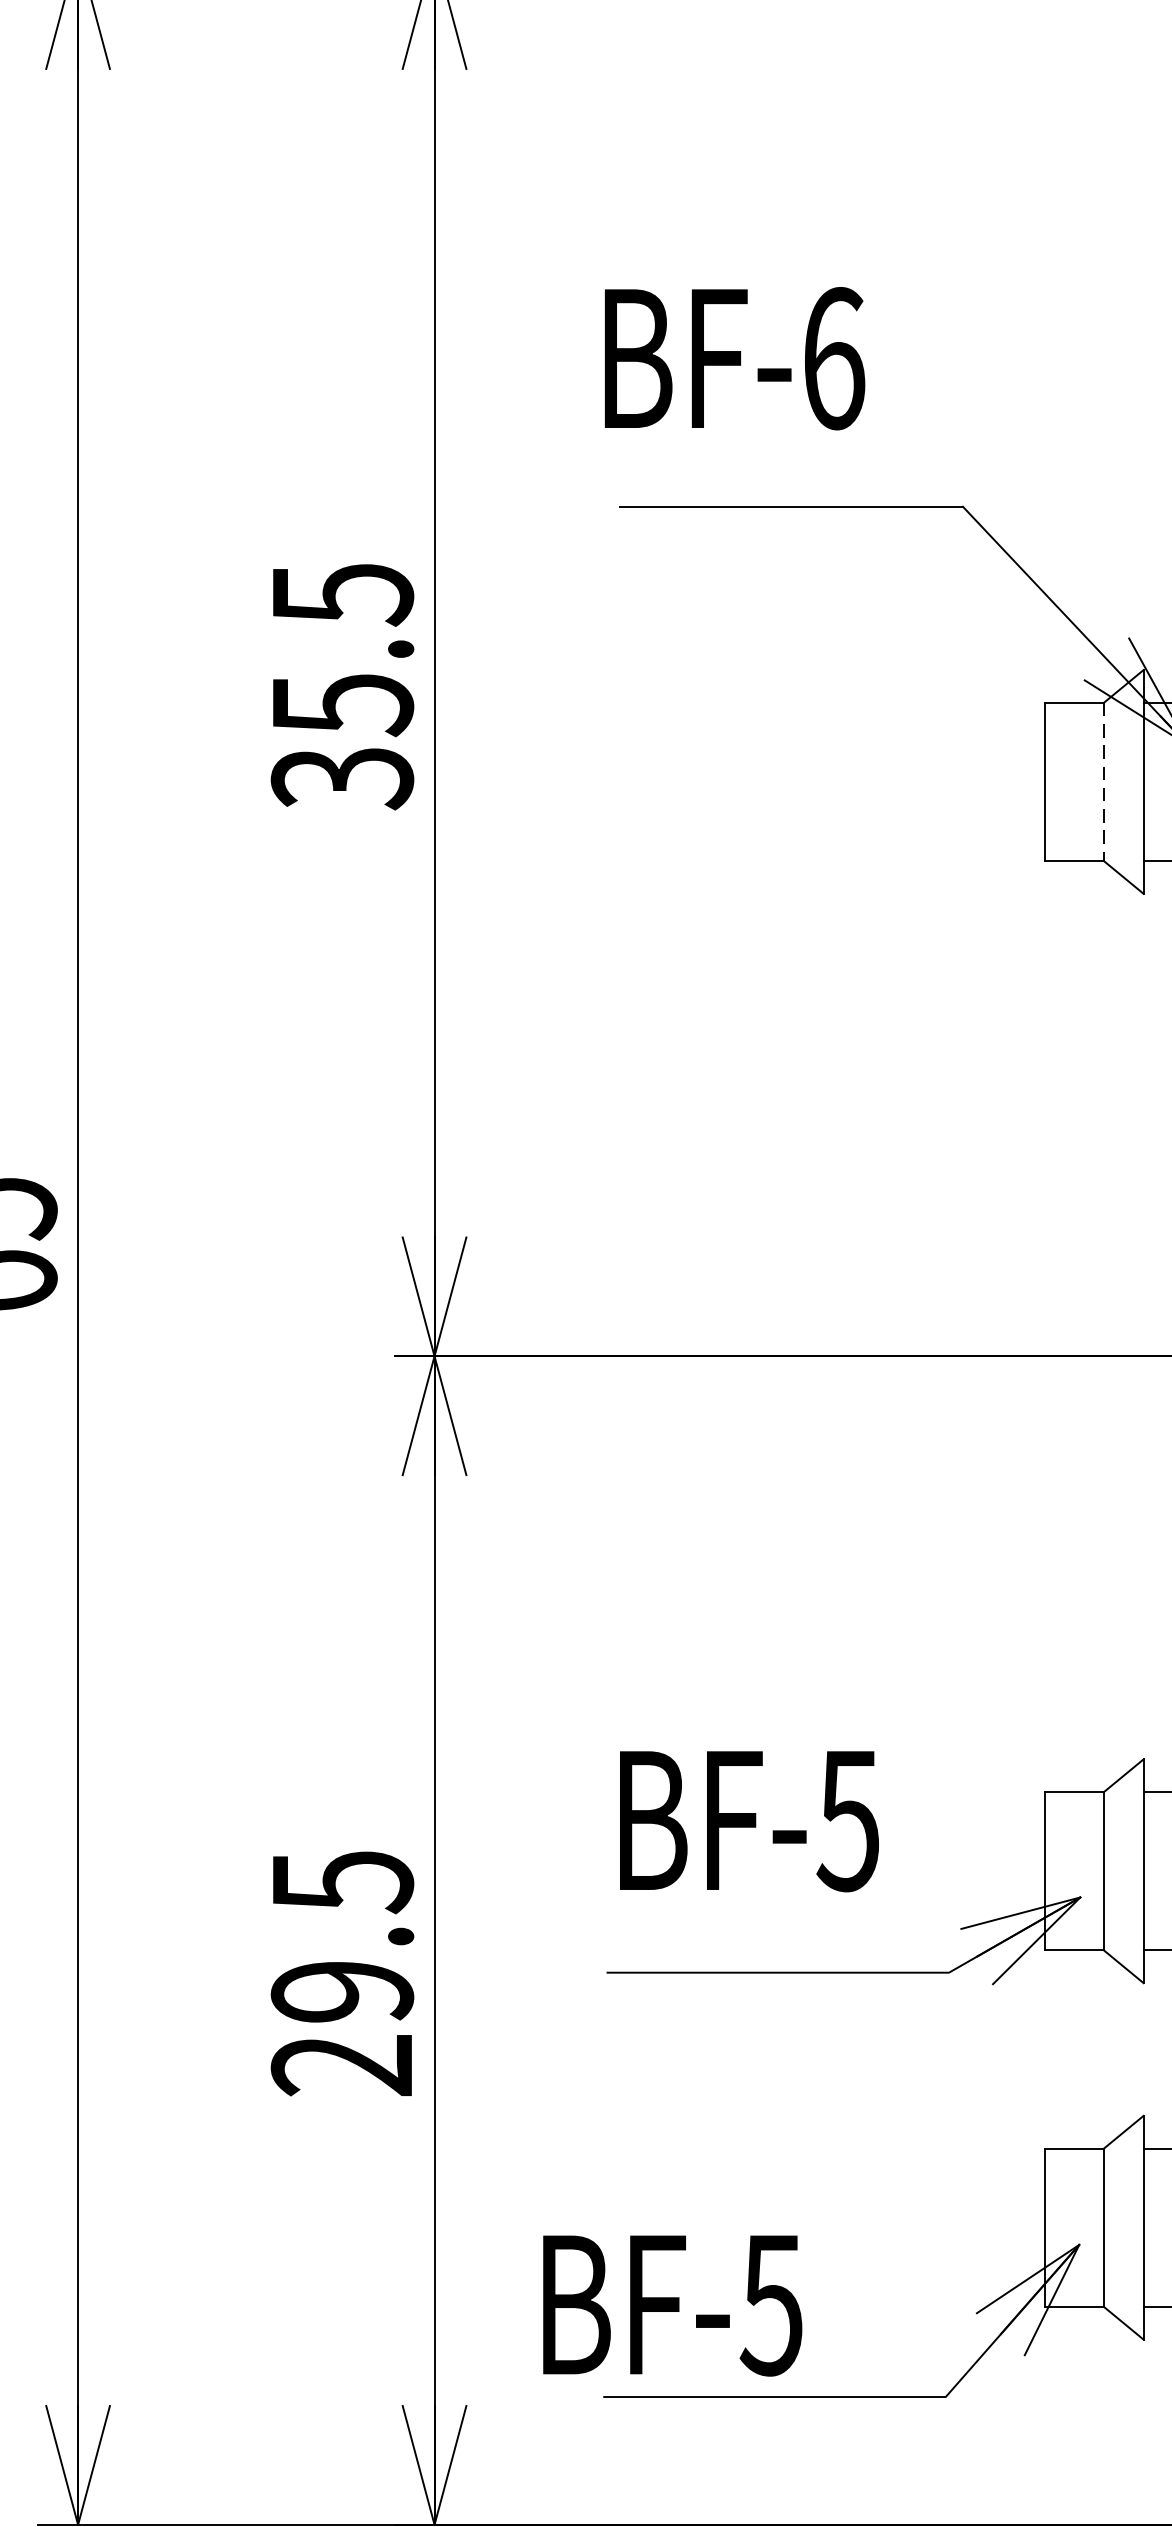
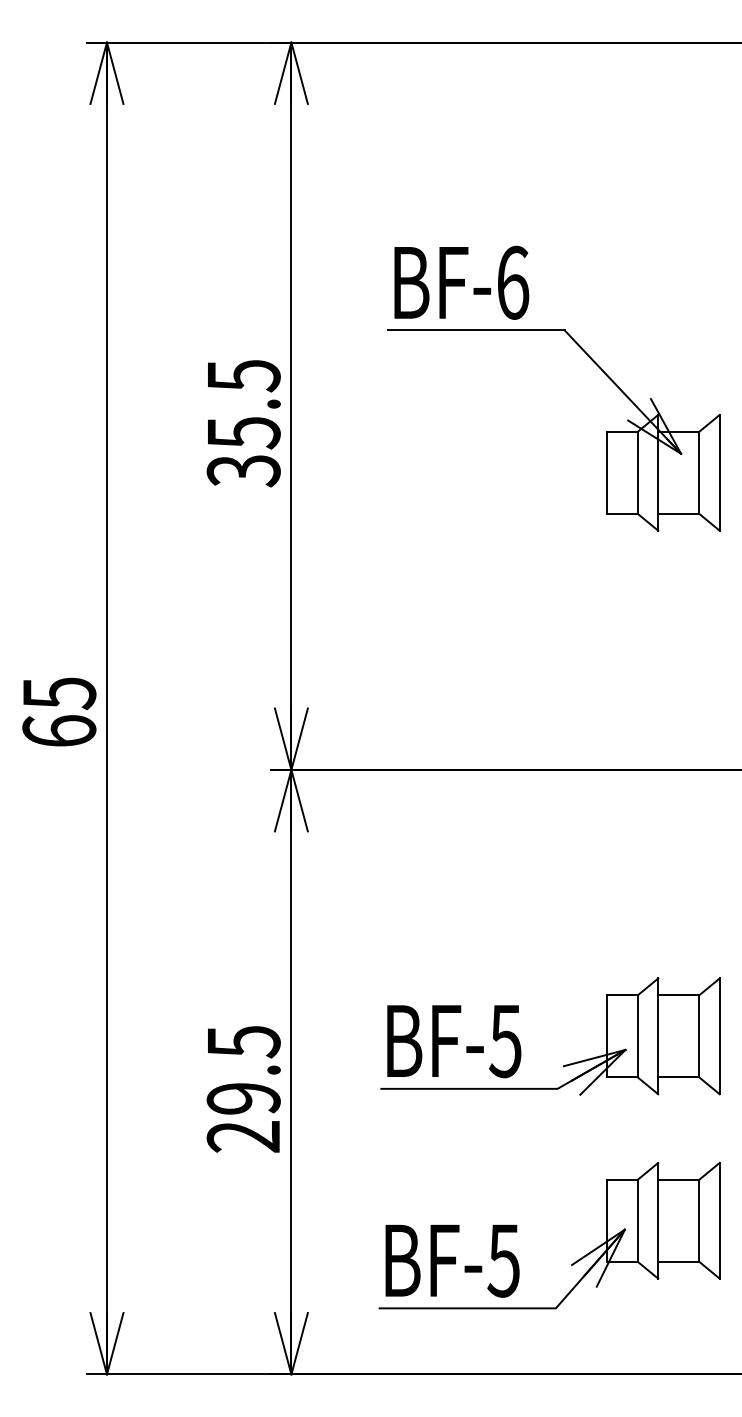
text: (734, 357) -> (461, 282), moved
line: (1103, 781) -> (637, 472), dashed -> solid
text: (749, 1821) -> (454, 1041), moved
text: (672, 2304) -> (452, 1260), moved

